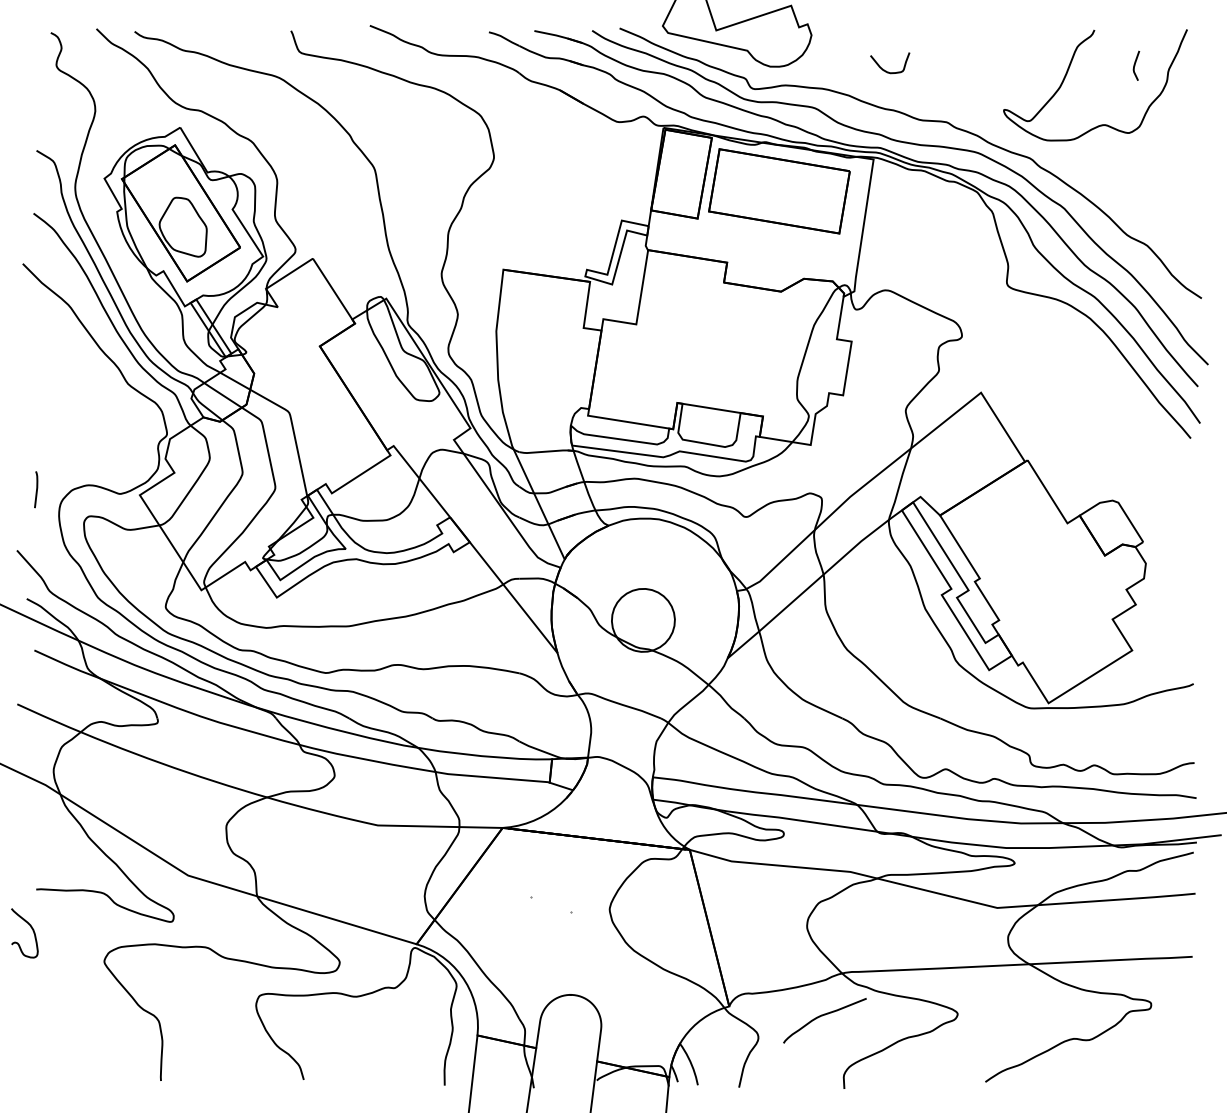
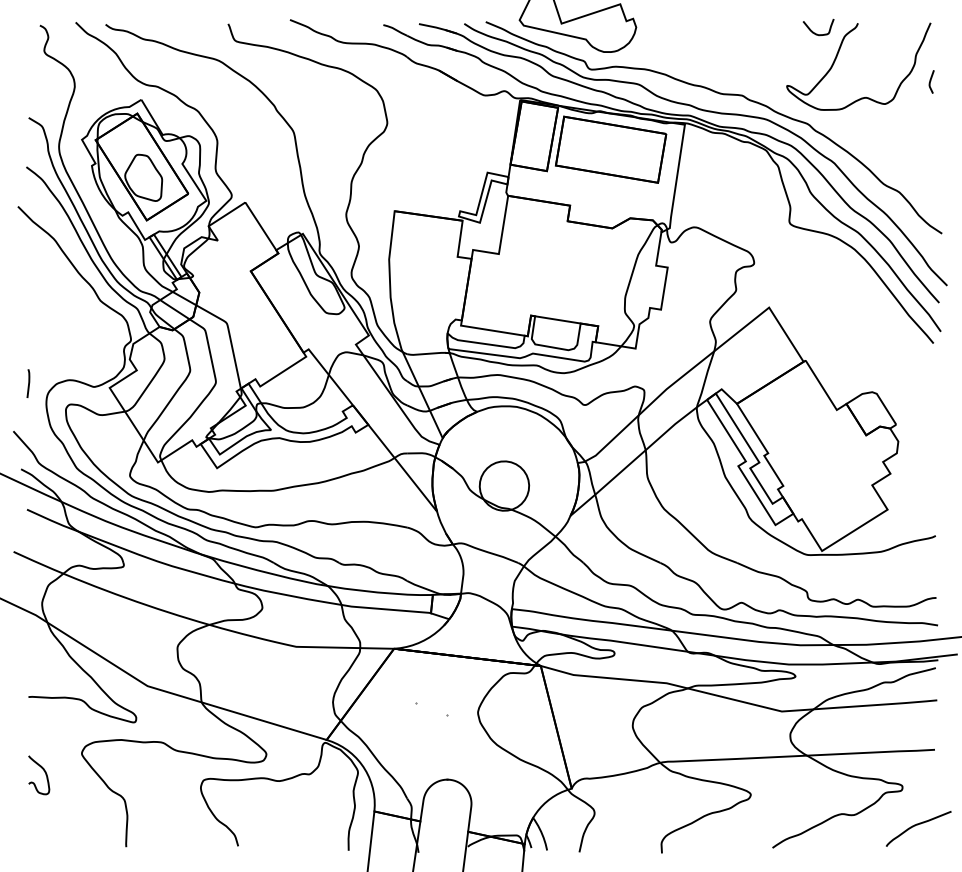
curve: (1135, 65) -> (930, 81), moved
curve: (886, 70) -> (815, 33), moved
curve: (32, 931) -> (45, 773), moved
curve: (822, 1016) -> (916, 825), moved

